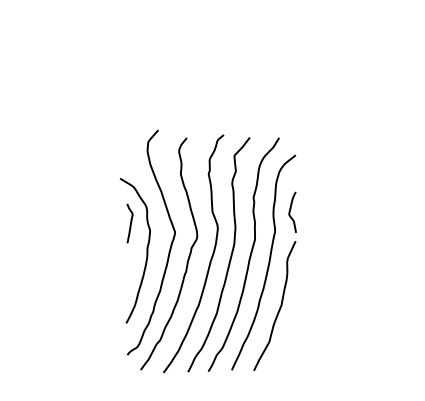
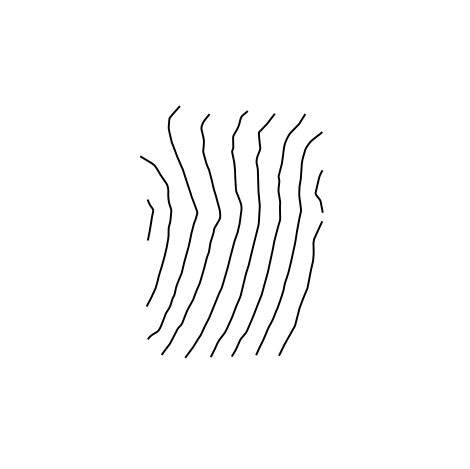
curve: (130, 223) -> (150, 219), moved

